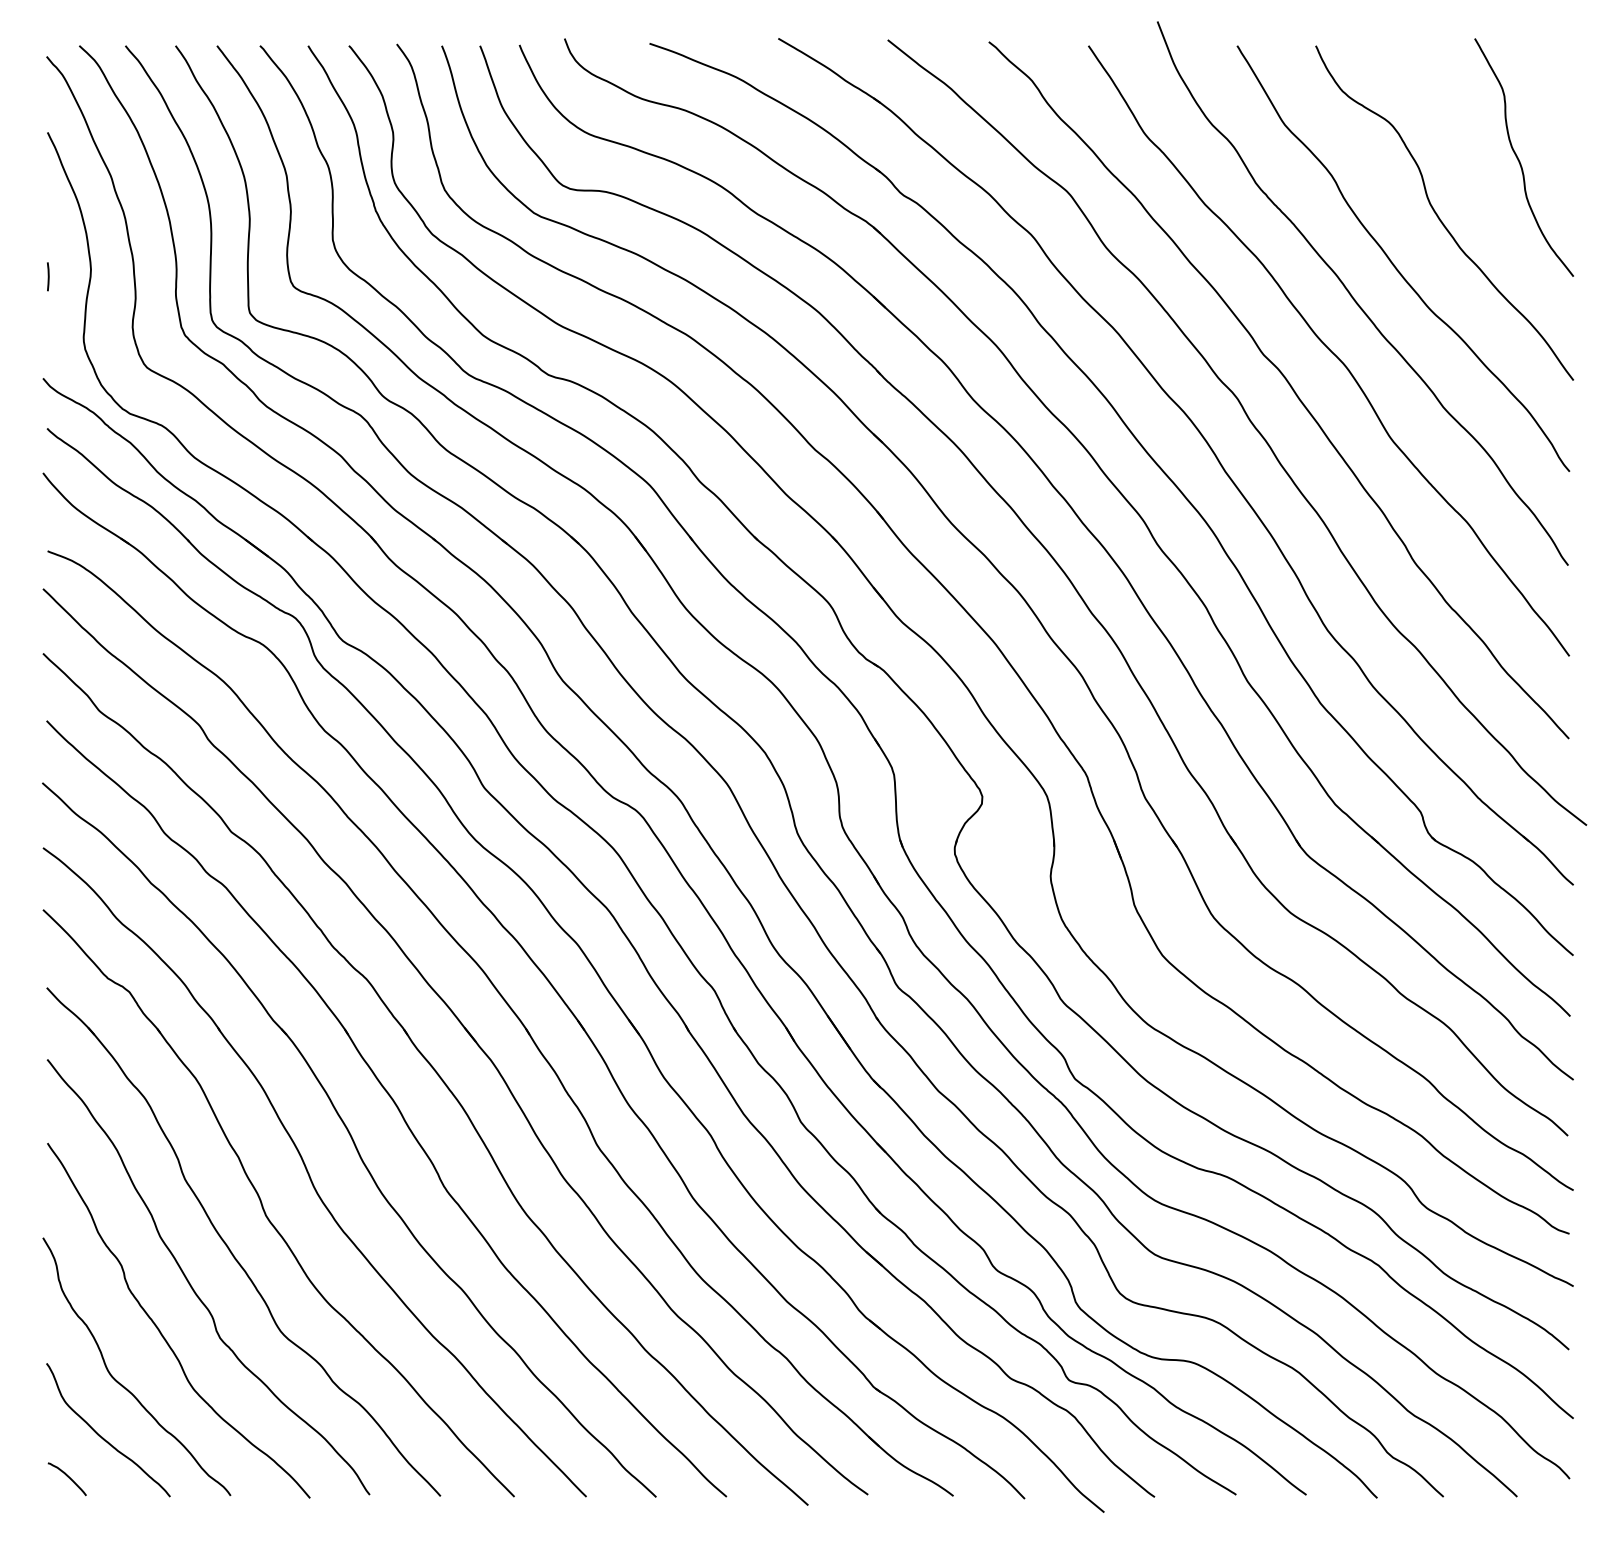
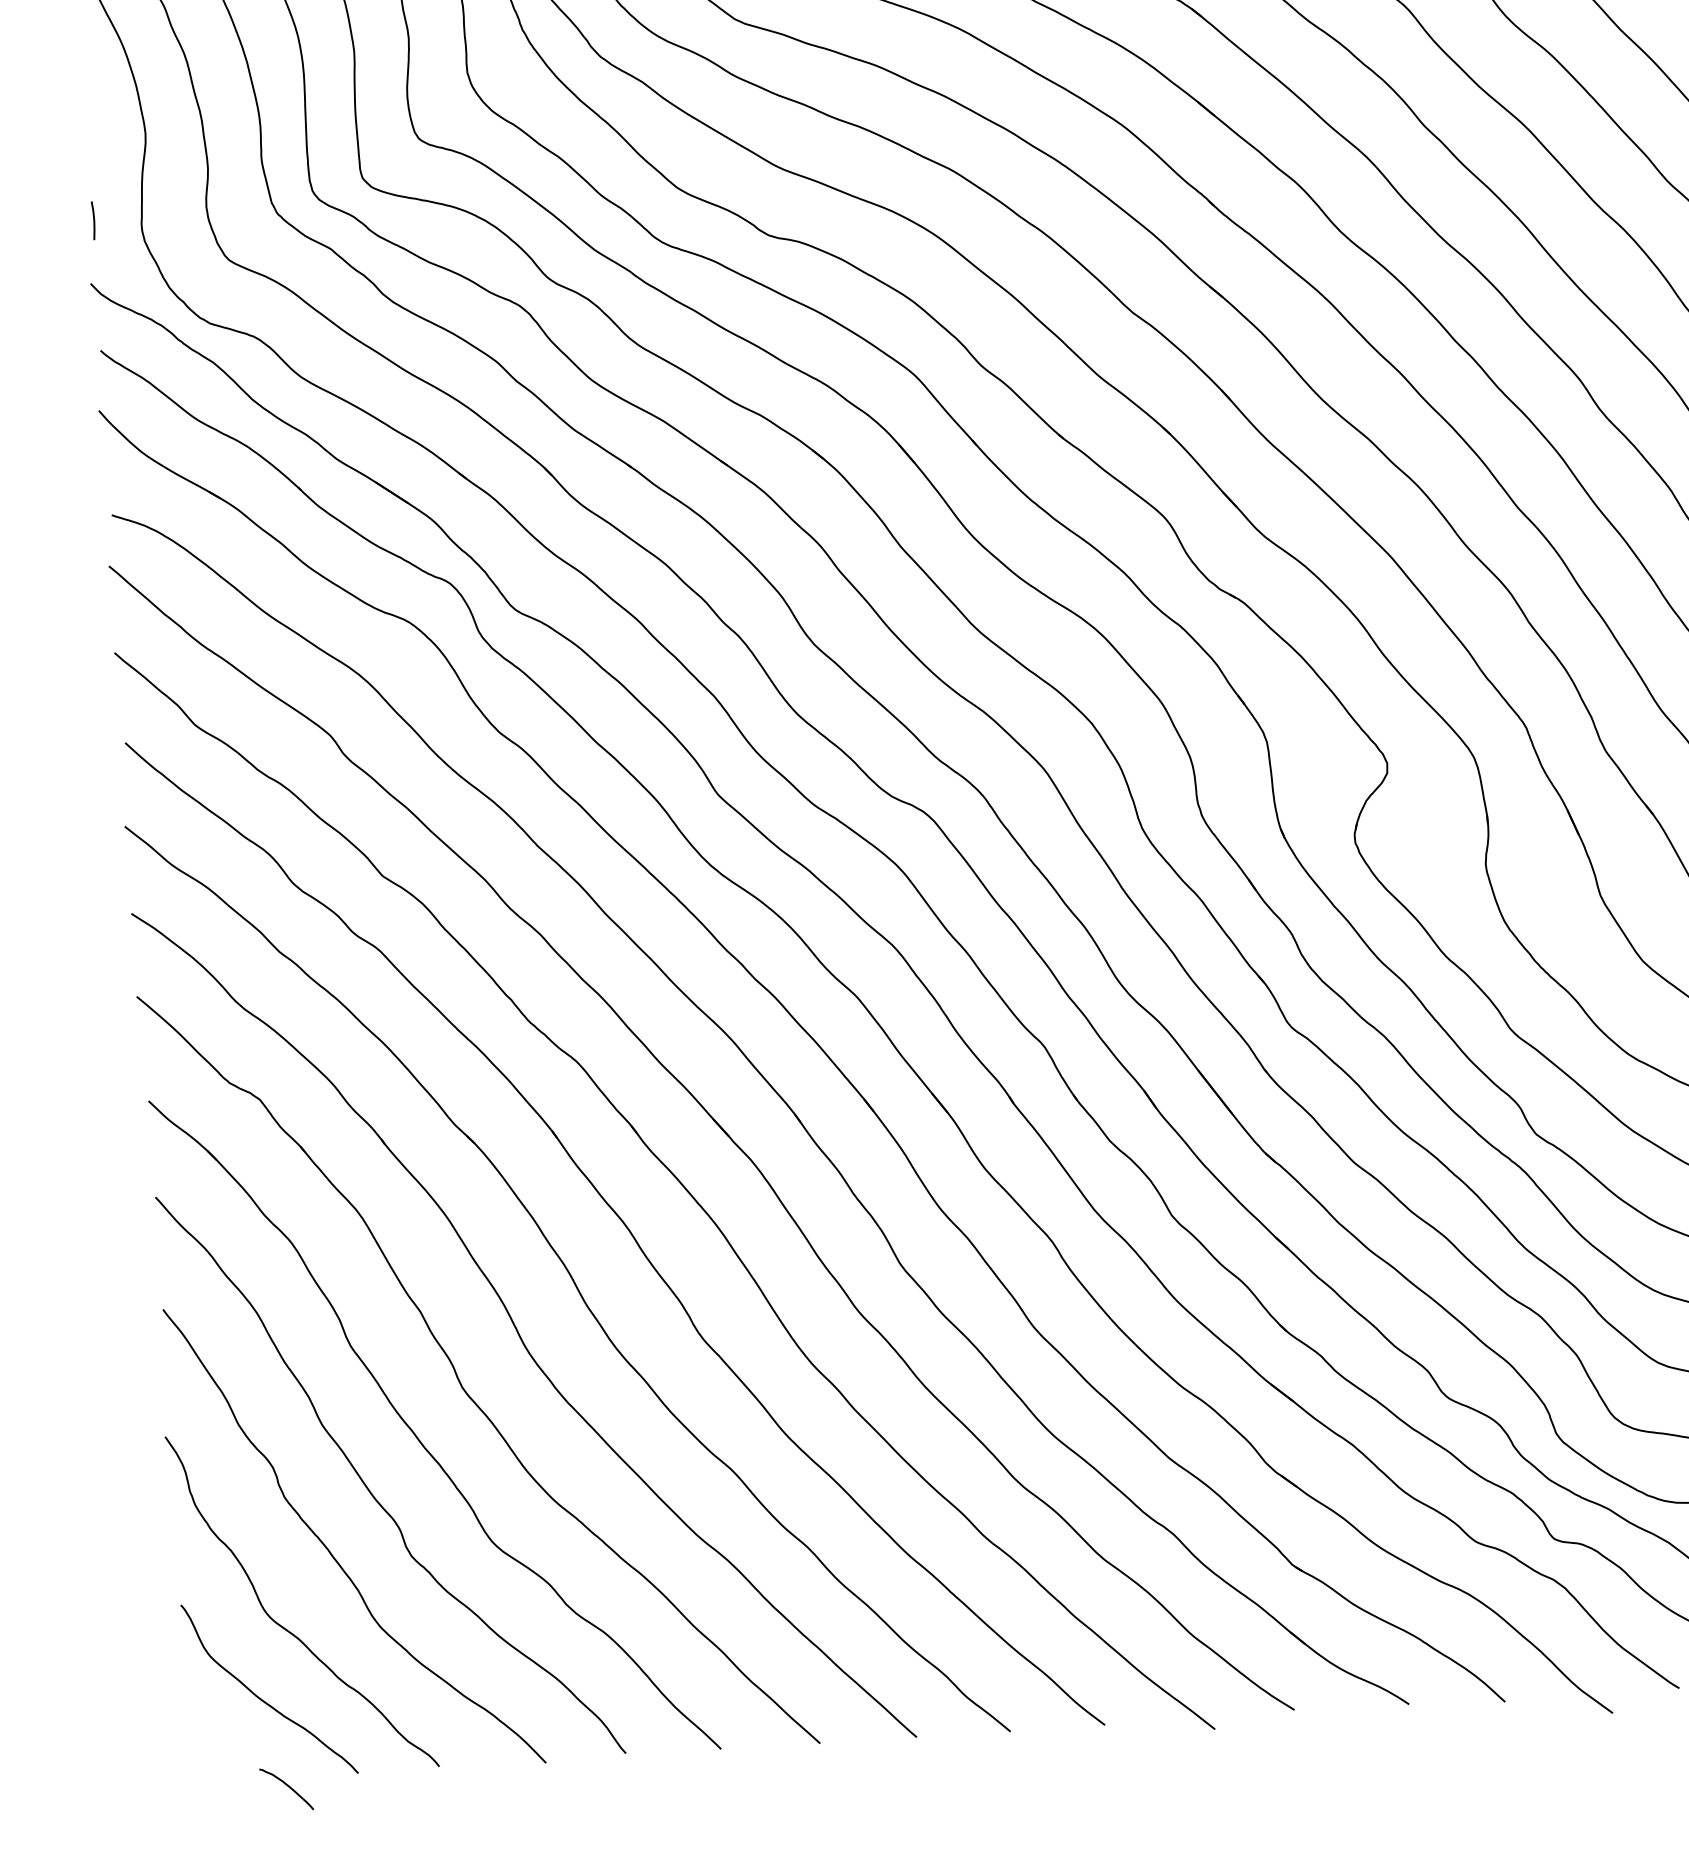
line: (48, 276) -> (93, 220), moved
curve: (67, 1477) -> (286, 1786), moved

